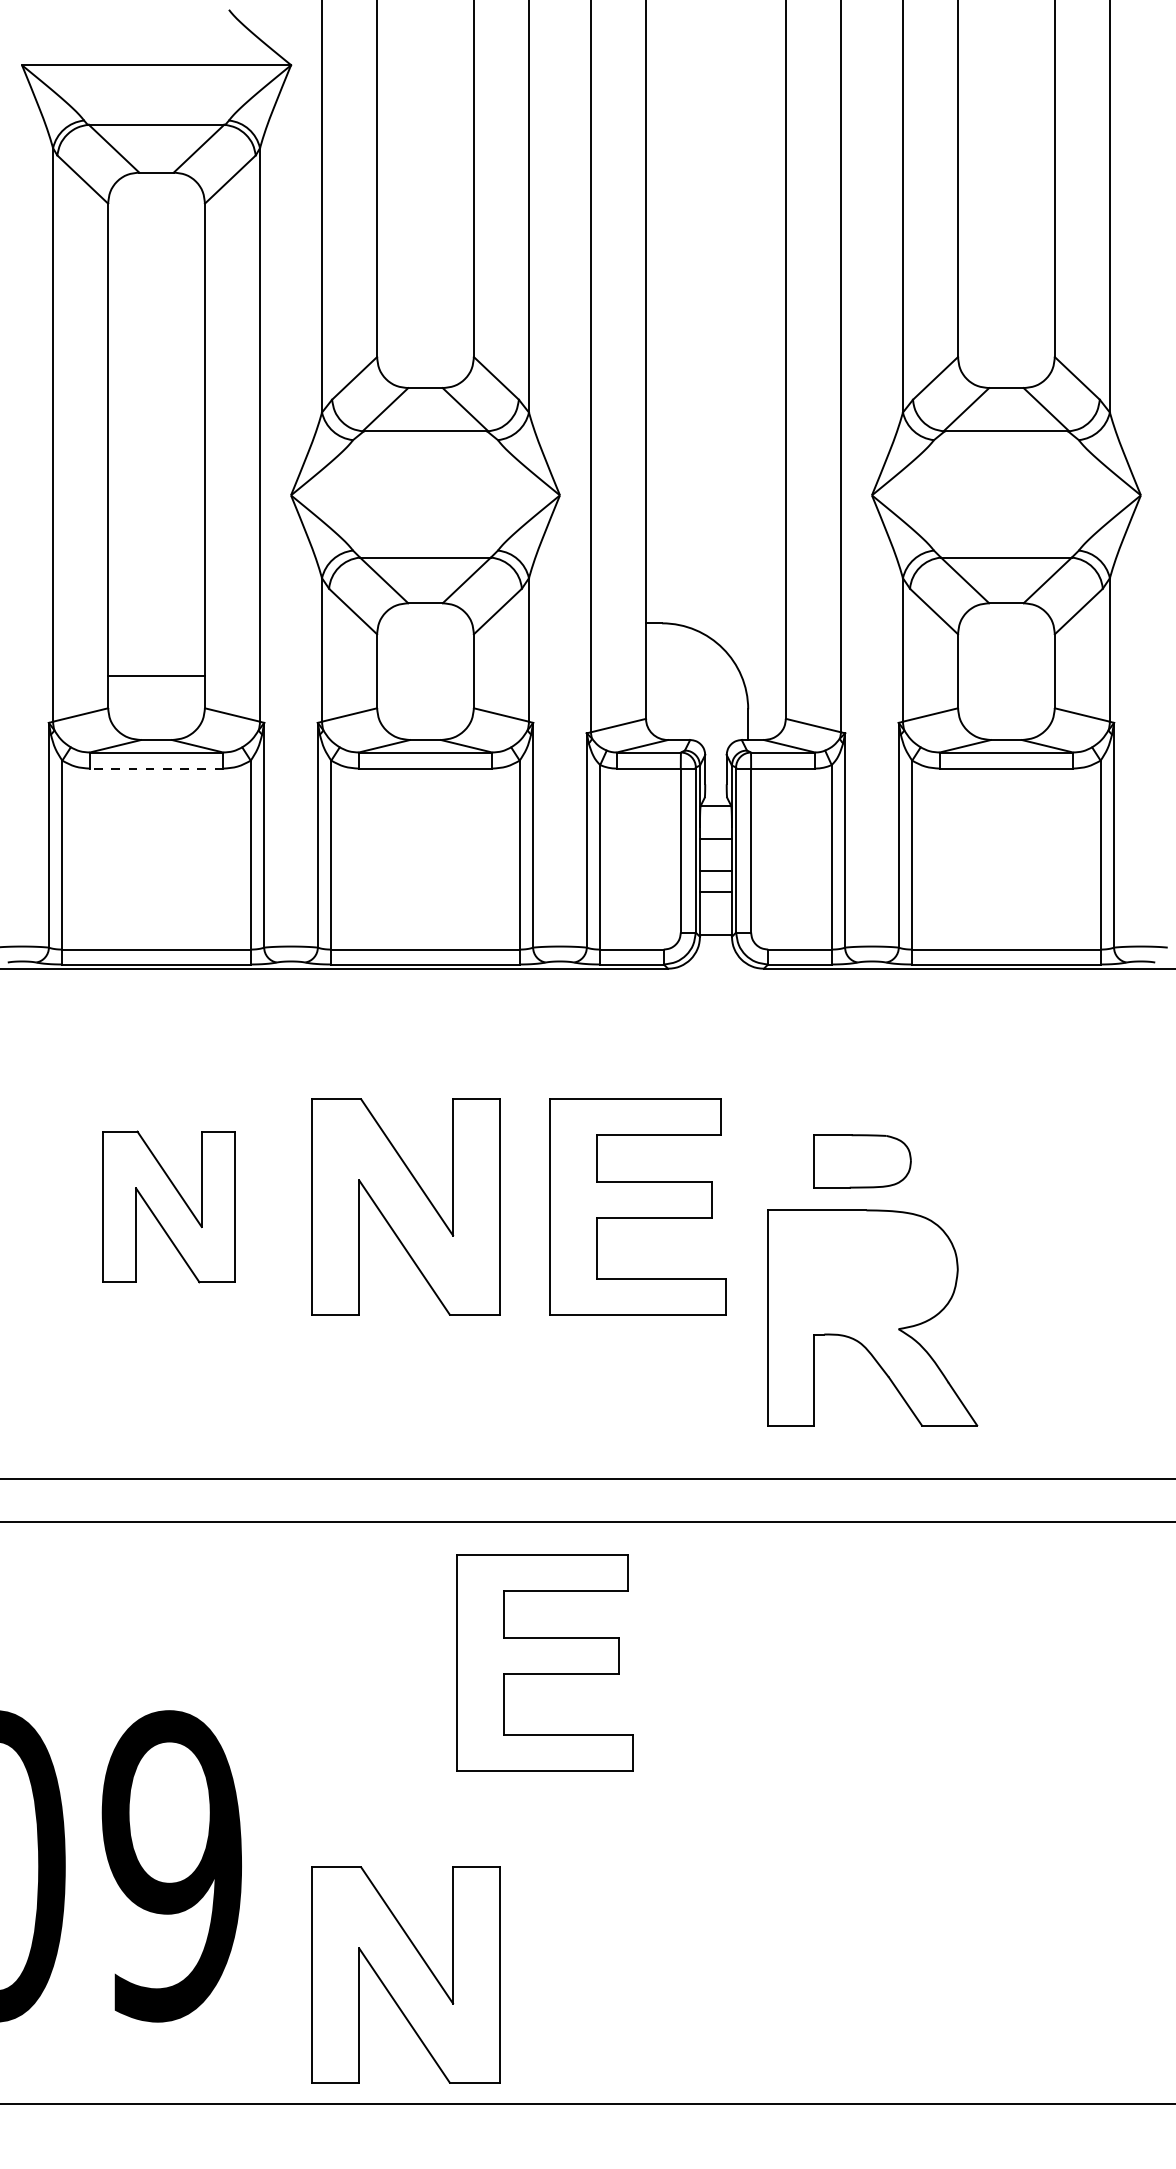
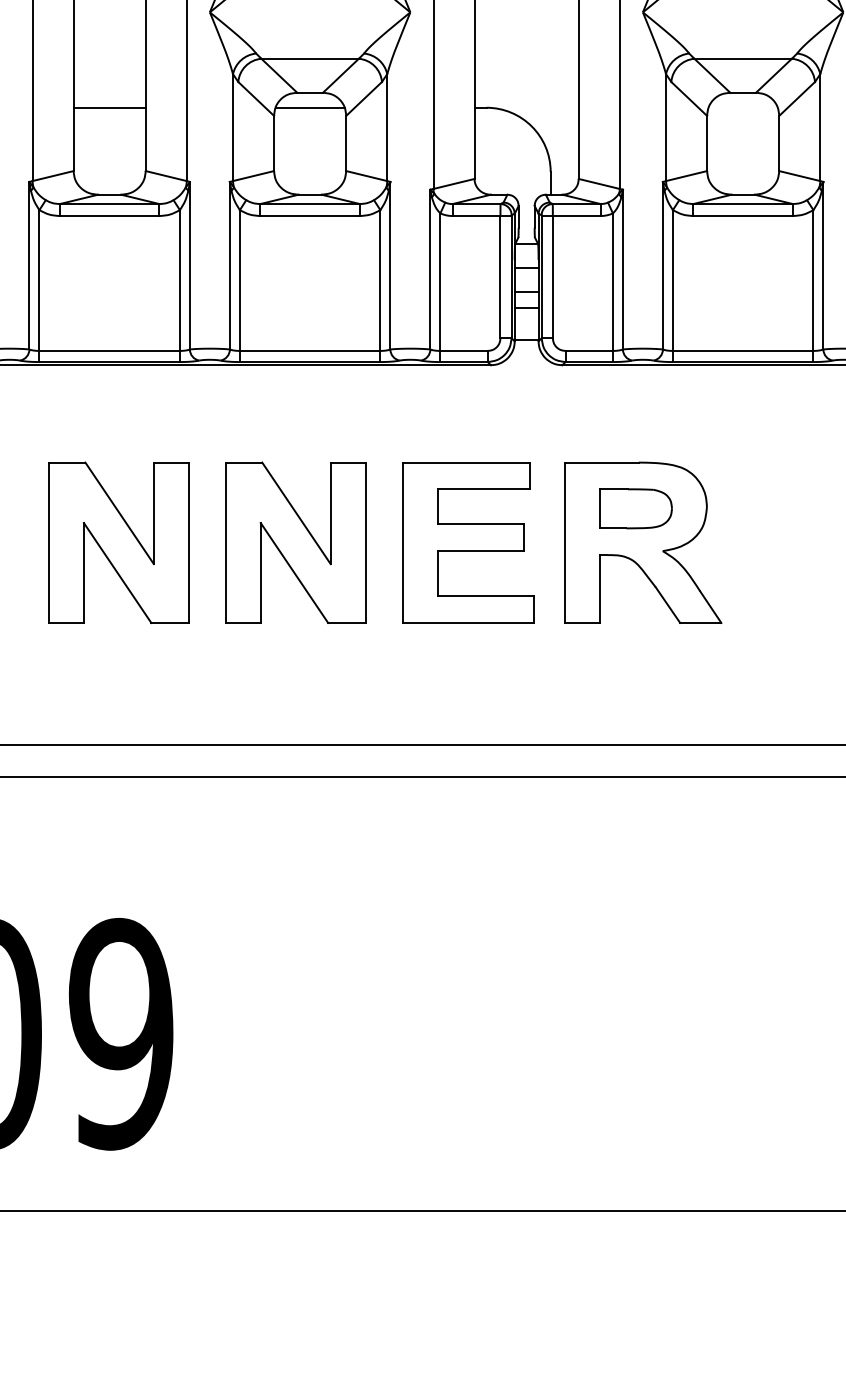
line: (425, 623) -> (310, 107), added
line: (156, 676) -> (109, 107), moved
line: (156, 768) -> (109, 215), dashed -> solid
part: (168, 1206) -> (118, 542), size x1.43
part: (872, 1317) -> (643, 542), moved
part: (544, 1662) -> (398, 882), removed
part: (405, 1974) -> (295, 1114), removed

